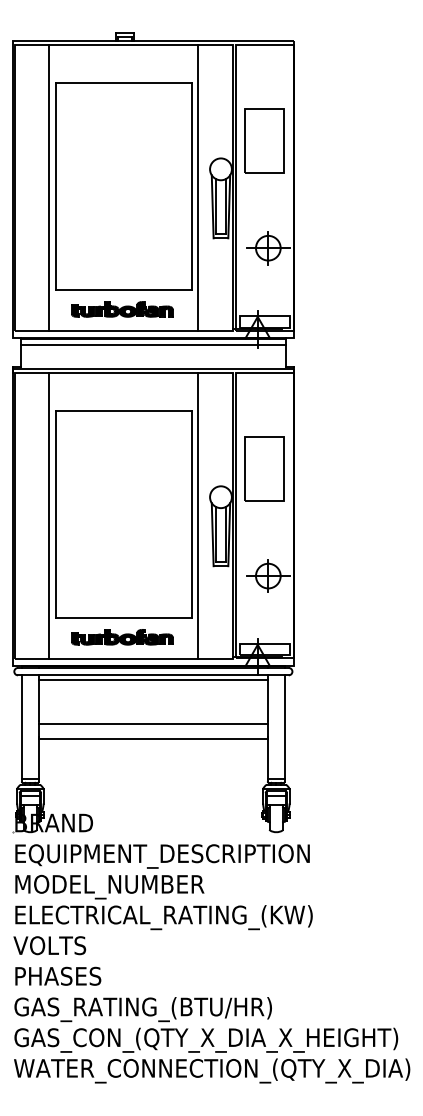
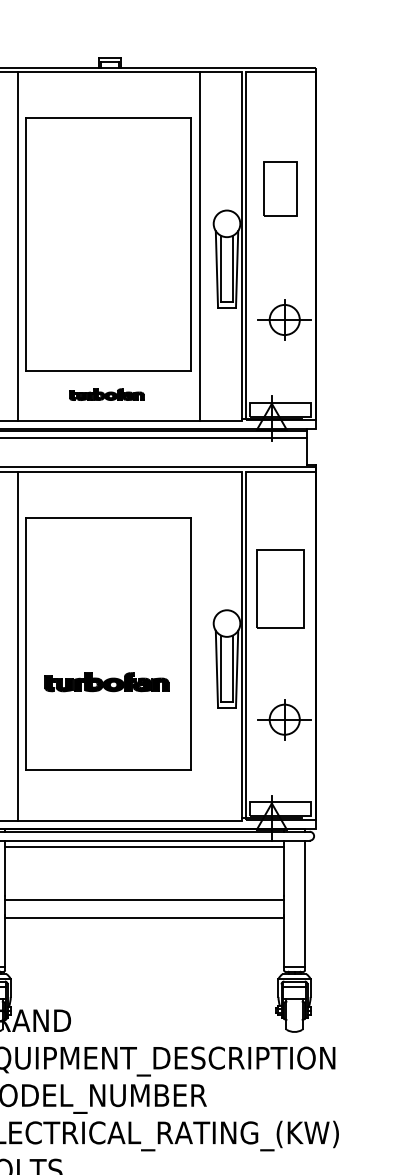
part: (264, 140) -> (280, 188), size x0.7
part: (122, 309) -> (106, 394), size x0.6
line: (198, 515) -> (199, 645), removed
part: (122, 637) -> (106, 682), moved

